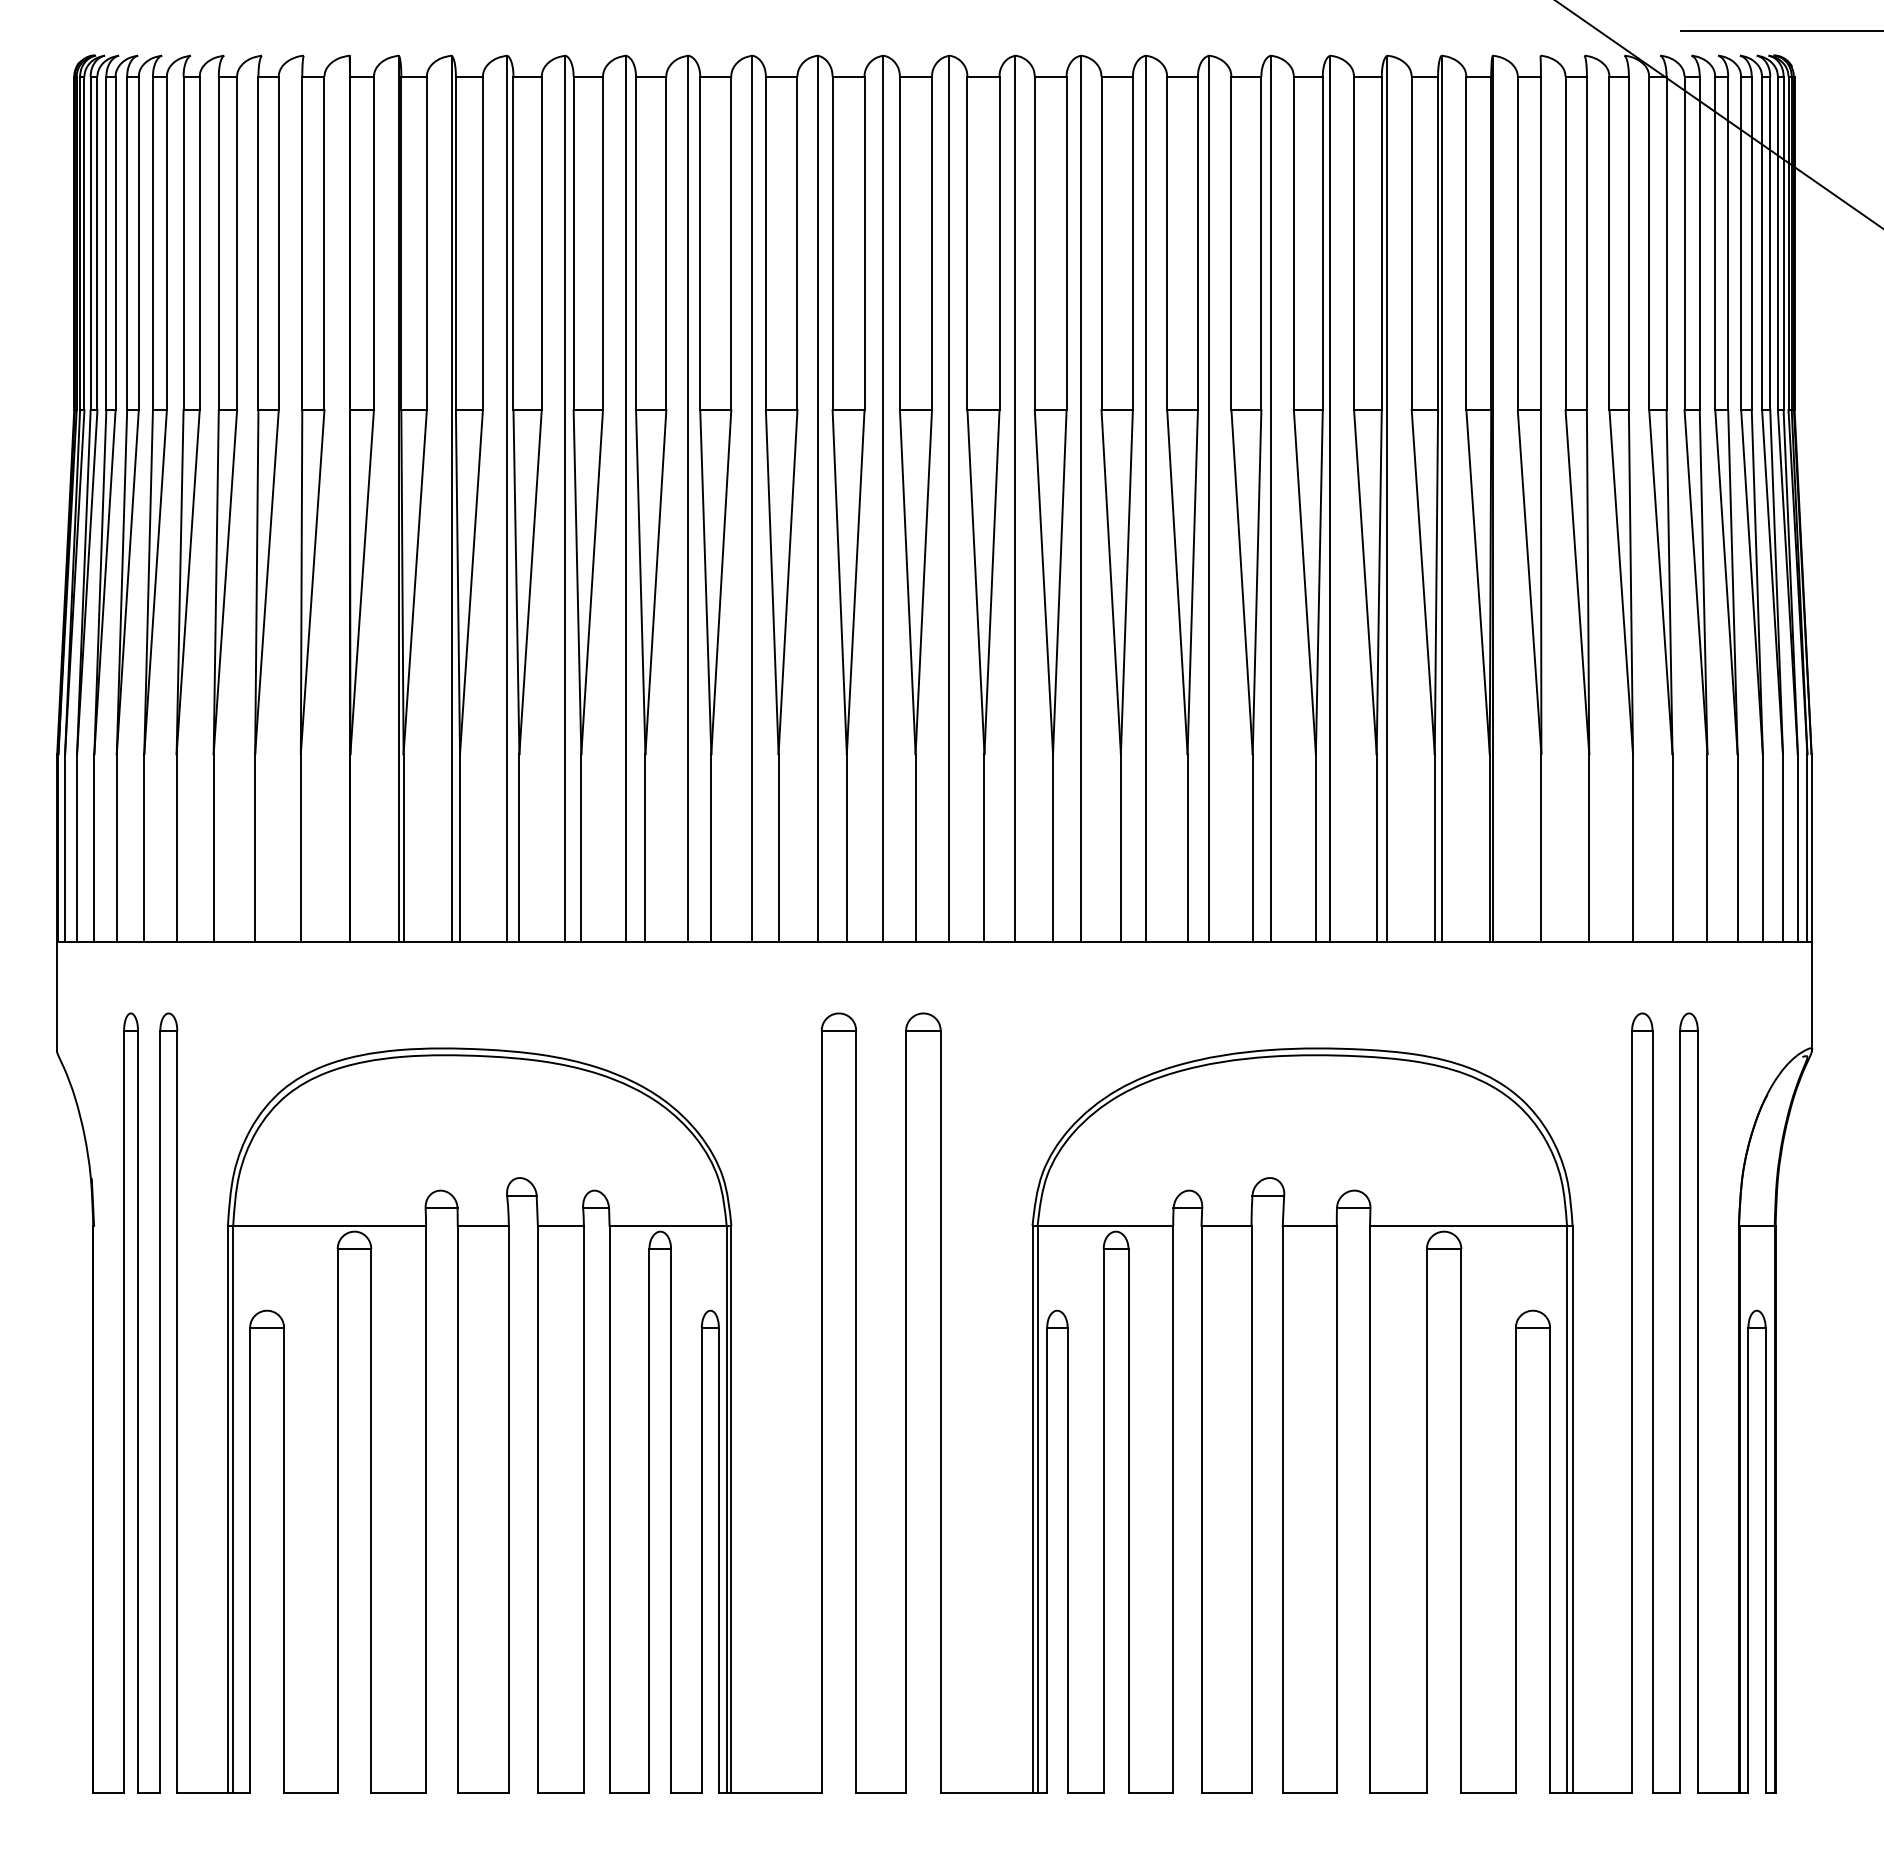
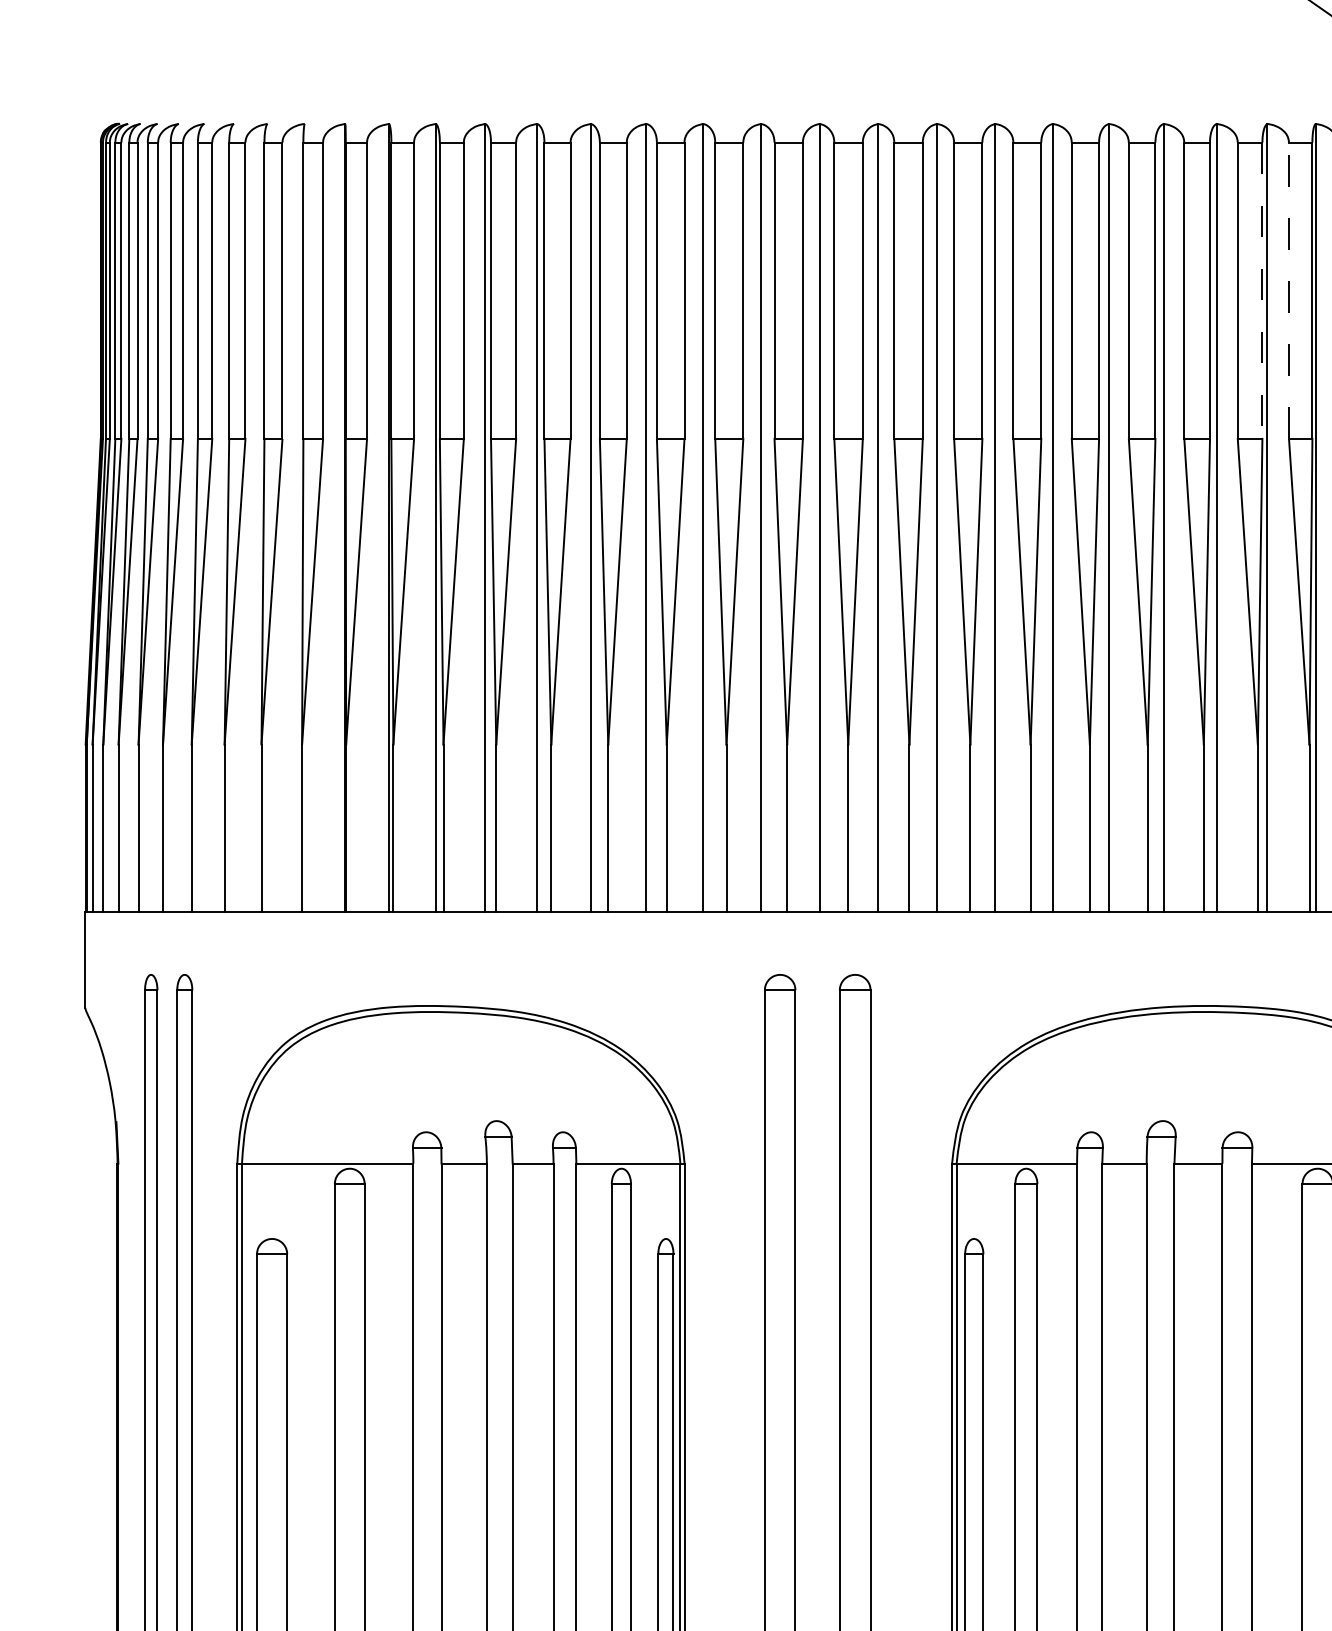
line: (1381, 243) -> (1262, 290), solid -> dashed
line: (1411, 243) -> (1288, 290), solid -> dashed

